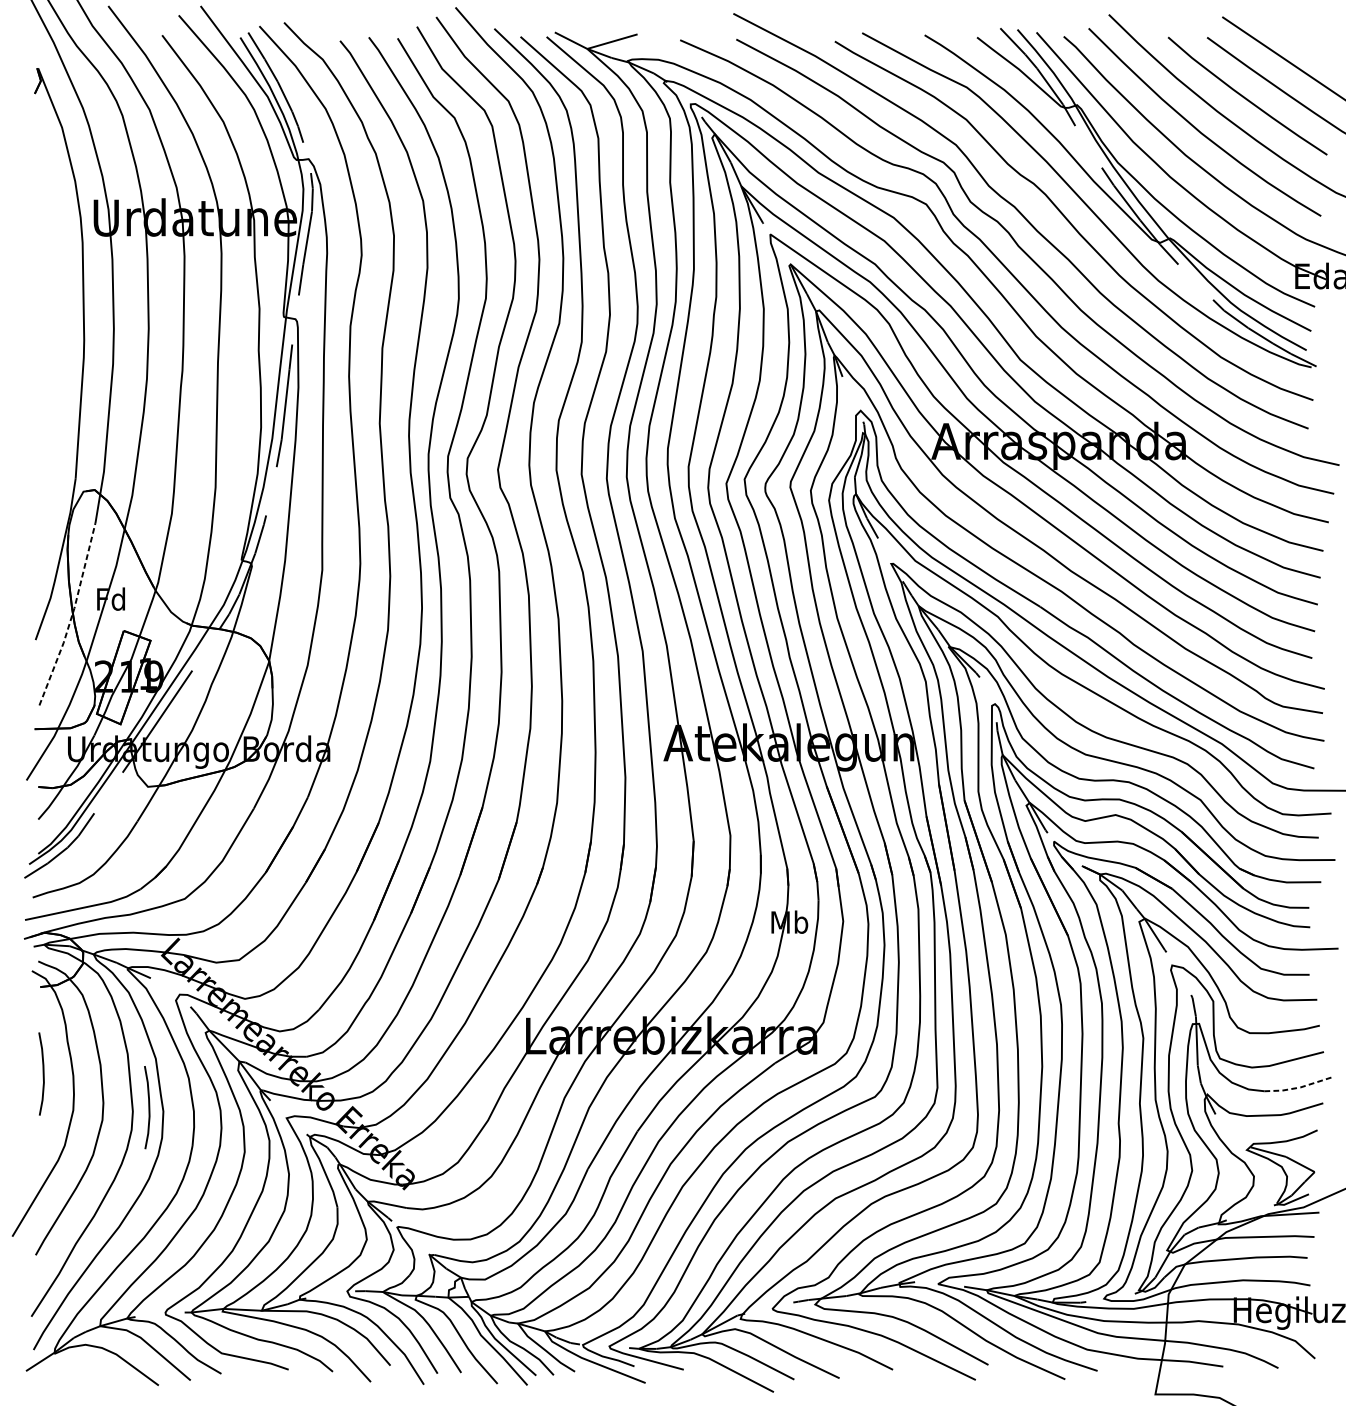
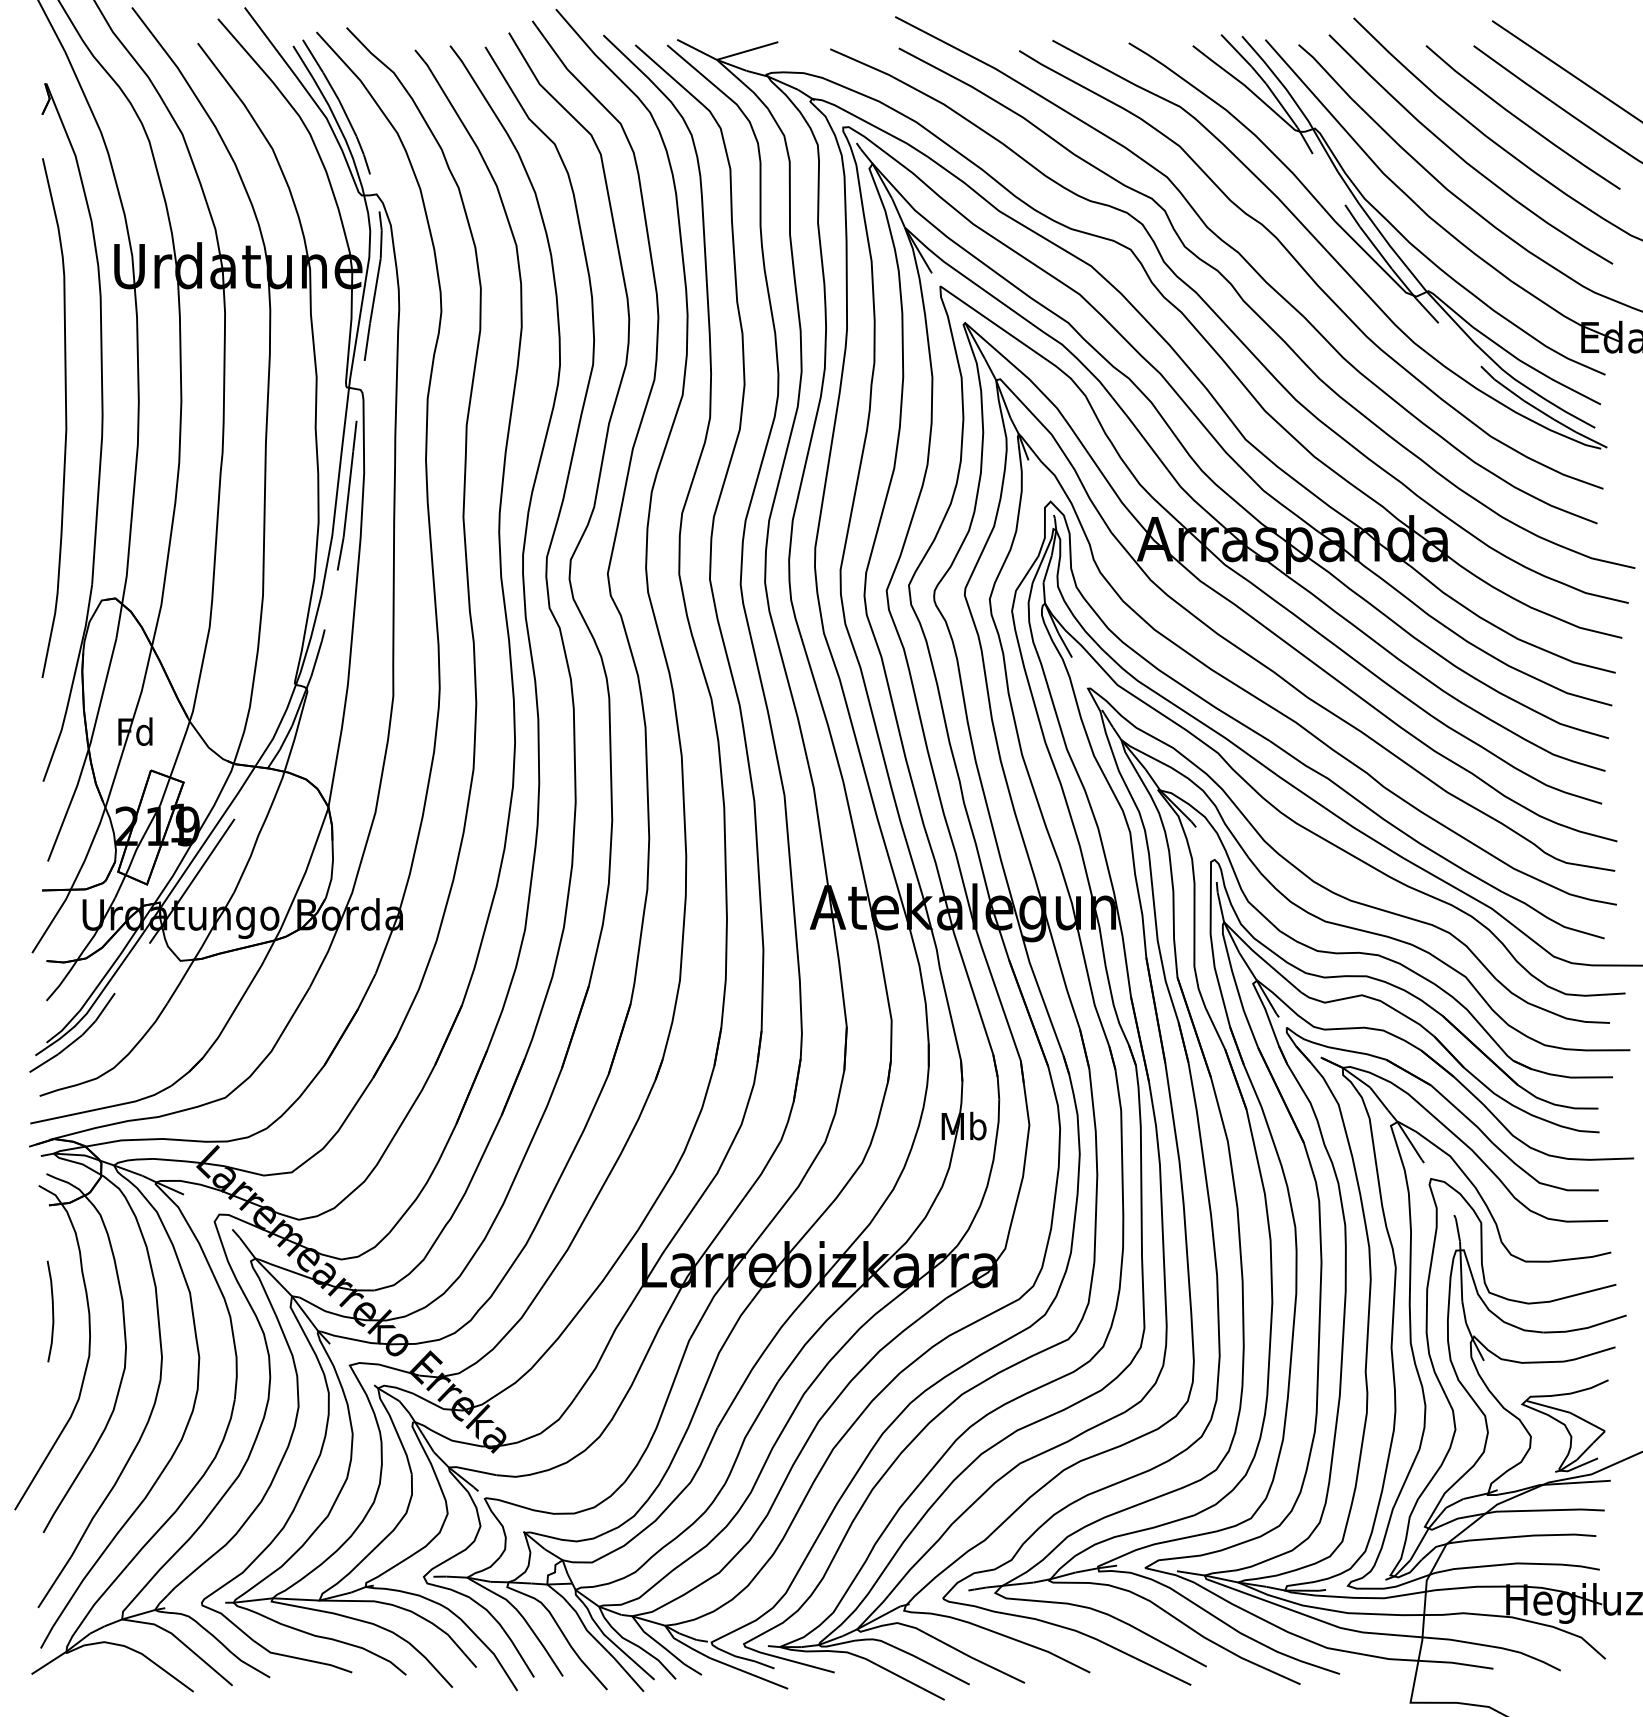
curve: (53, 341) -> (65, 417), added
line: (72, 615) -> (88, 751), dashed -> solid
line: (1298, 1087) -> (1585, 1328), dashed -> solid
curve: (148, 1107) -> (181, 1352), removed

